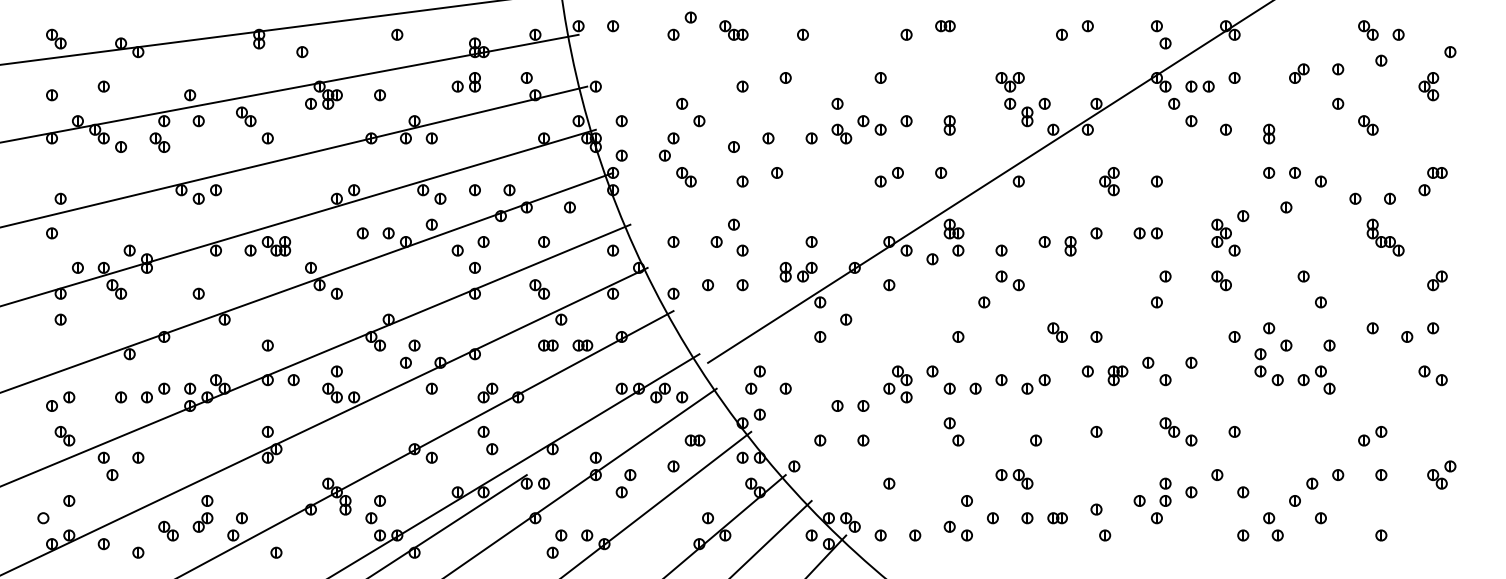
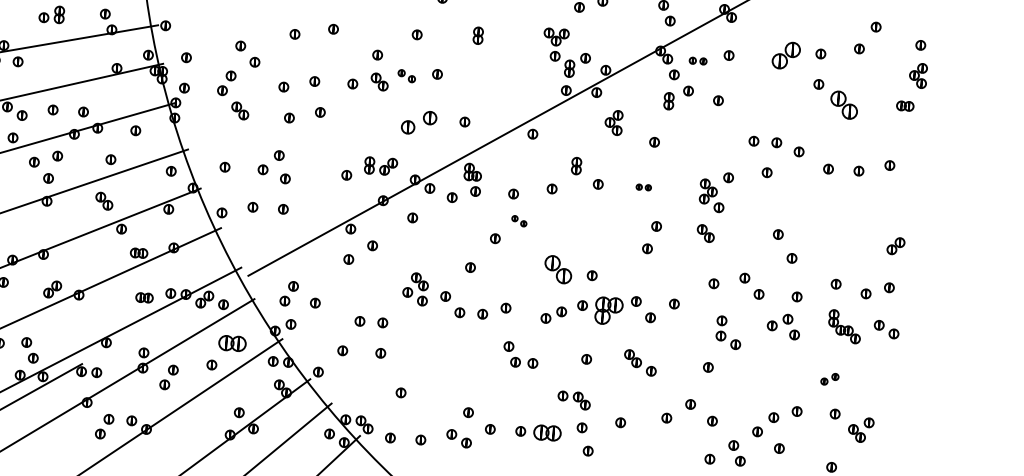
part: (1368, 30) -> (849, 21), removed
part: (1299, 73) -> (786, 55), size x1.6
part: (1199, 86) -> (697, 61), size x0.7
part: (1428, 86) -> (917, 75), moved
part: (1015, 100) -> (560, 53), moved
part: (871, 125) -> (406, 76), size x0.7
part: (949, 125) -> (478, 35), moved
part: (1368, 125) -> (844, 105), size x1.6
part: (1269, 133) -> (669, 100), moved
part: (1437, 172) -> (905, 105), moved
part: (888, 177) -> (418, 123), size x1.4
part: (1109, 181) -> (613, 122), moved
part: (1147, 233) -> (643, 187), size x0.6
part: (1385, 237) -> (844, 326), moved
part: (1070, 246) -> (576, 166), moved
part: (798, 271) -> (380, 165), moved
part: (1009, 280) -> (518, 220), size x0.6
part: (1057, 332) -> (558, 269), size x1.6
part: (548, 345) -> (144, 297), moved
part: (1268, 367) -> (728, 333), moved
part: (1117, 375) -> (608, 310), size x1.6
part: (897, 384) -> (415, 289), moved
part: (1035, 384) -> (553, 315), moved
part: (953, 431) -> (511, 354), moved
part: (1178, 431) -> (640, 362), moved
part: (1372, 435) -> (829, 378), size x0.7
part: (487, 440) -> (29, 350), moved
part: (694, 440) -> (231, 343), size x1.6
part: (1441, 474) -> (860, 429), moved
part: (1014, 479) -> (574, 400), moved
part: (1161, 500) -> (639, 423), removed
part: (1057, 518) -> (547, 433), size x1.6

